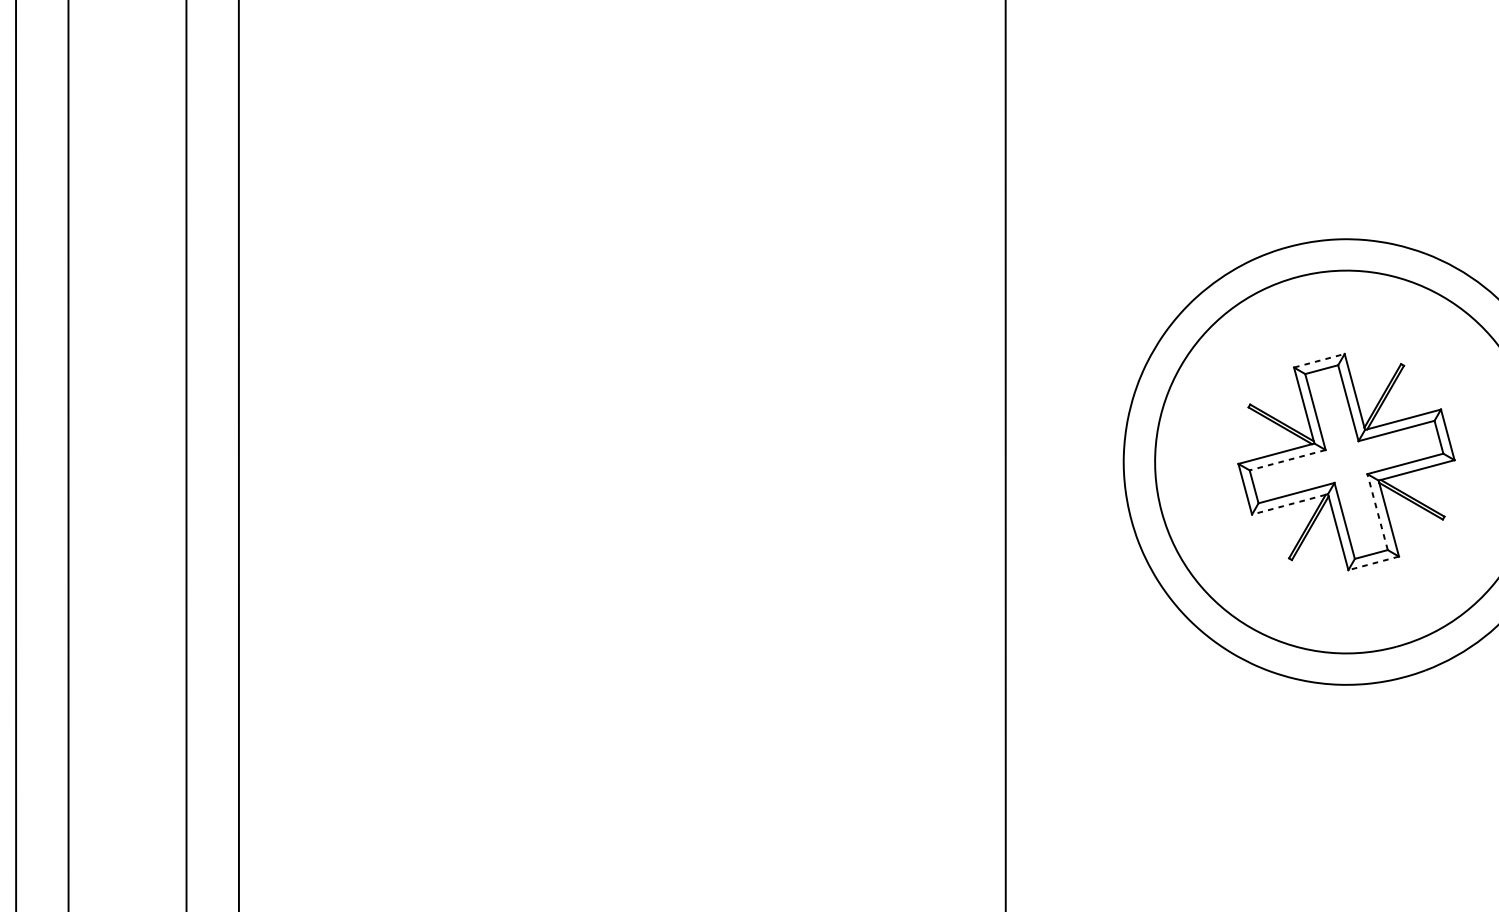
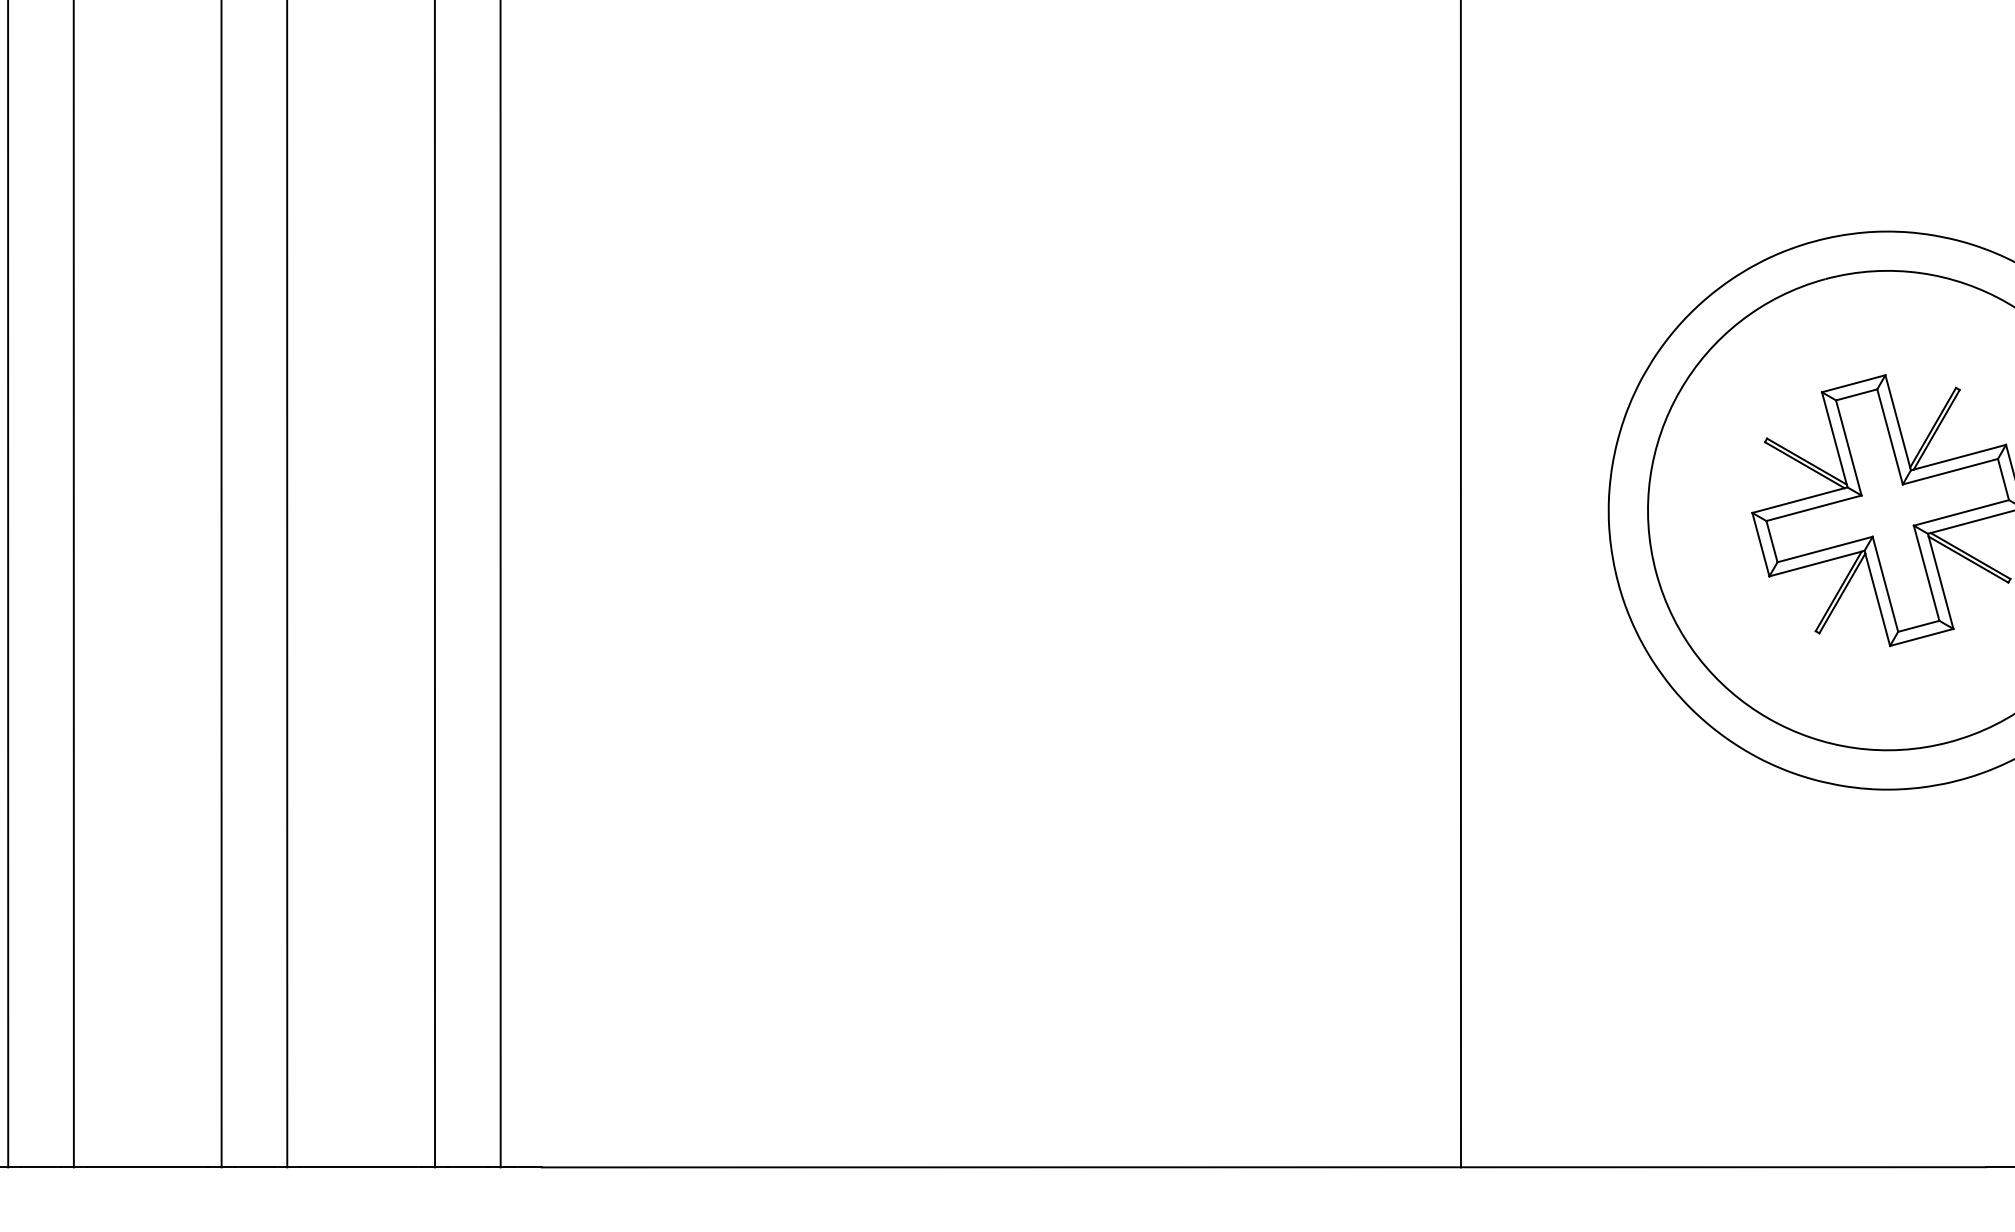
line: (1319, 360) -> (1853, 383), dashed -> solid
line: (1287, 460) -> (1813, 508), dashed -> solid
line: (1288, 505) -> (1815, 564), dashed -> solid
line: (1377, 511) -> (1926, 572), dashed -> solid
line: (1373, 563) -> (1921, 637), dashed -> solid

